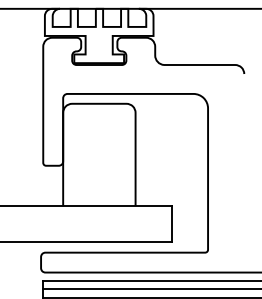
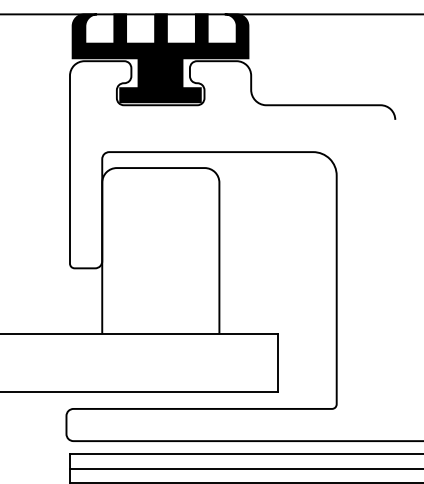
fill: (98, 35) -> (159, 57), added

